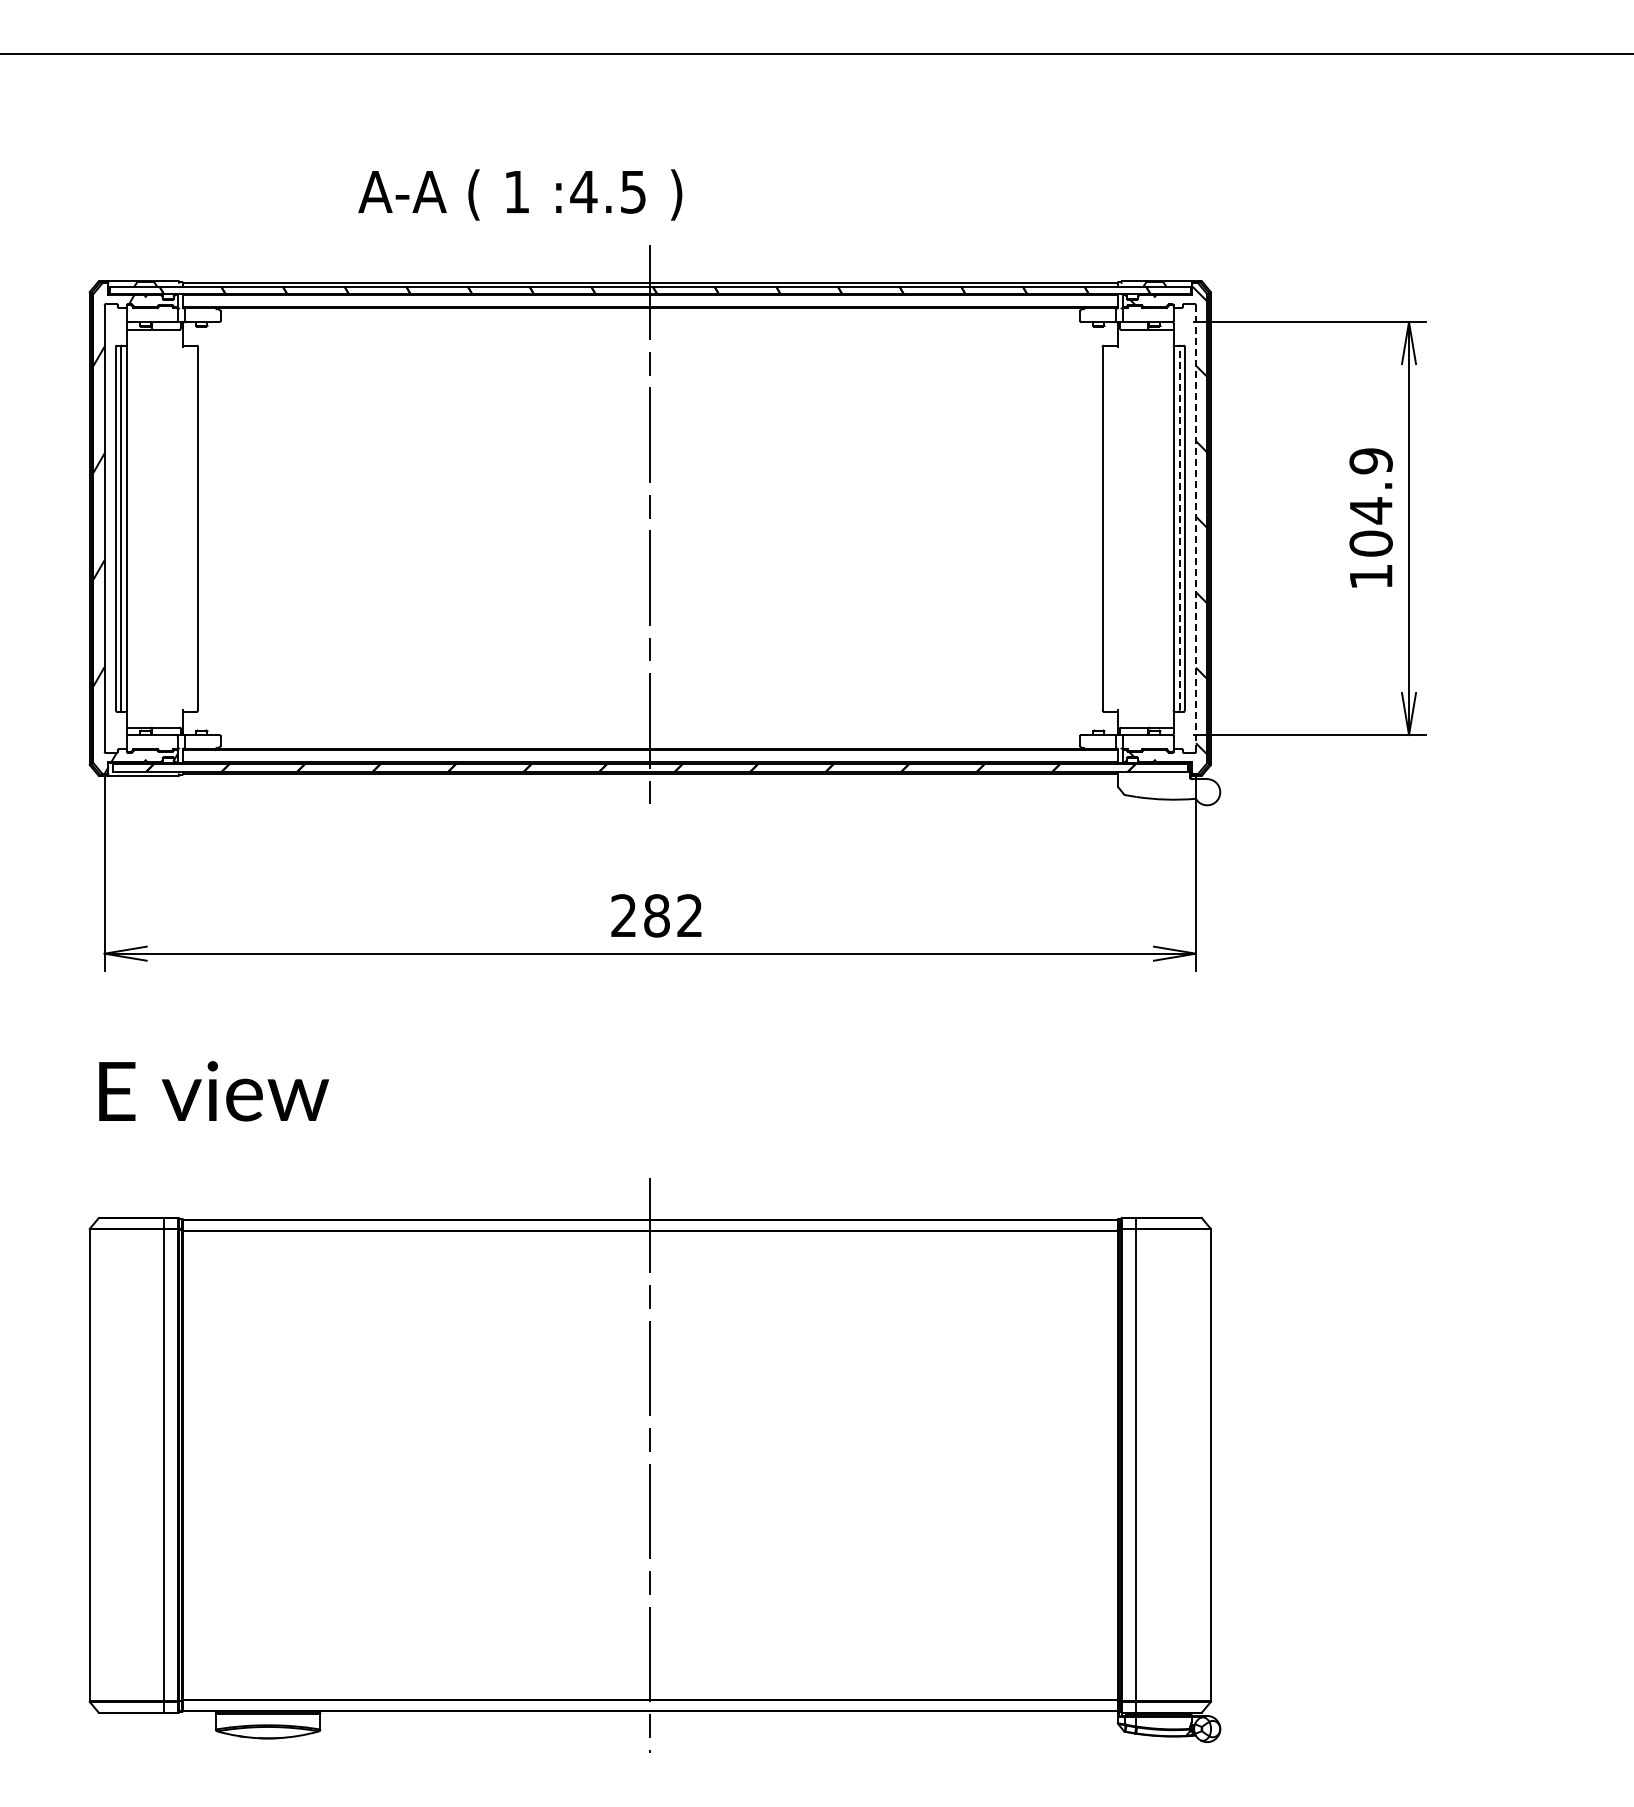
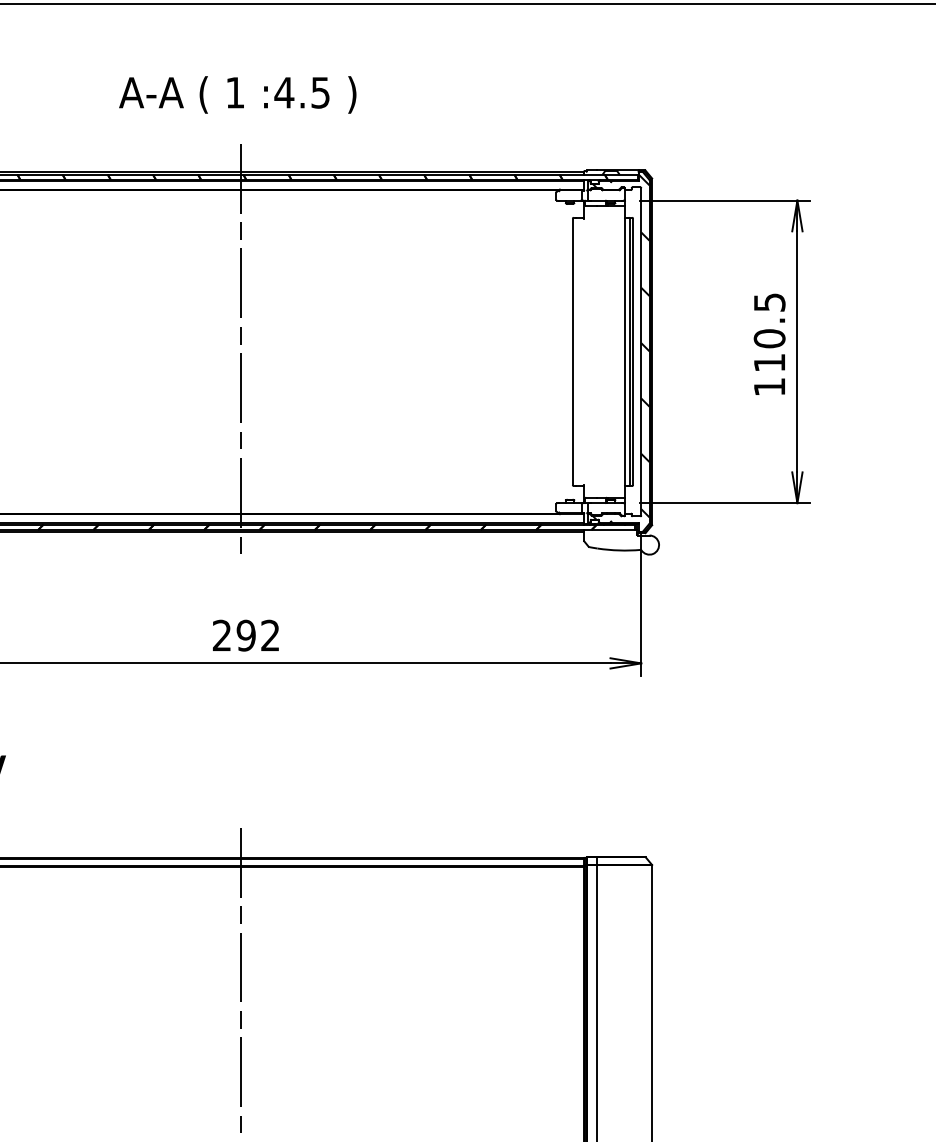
text: (520, 194) -> (237, 94), moved
text: (1370, 502) -> (769, 332), 104.9 -> 110.5
line: (1179, 528) -> (629, 351), dashed -> solid
line: (1195, 529) -> (640, 352), dashed -> solid
text: (656, 915) -> (245, 635), 282 -> 292

